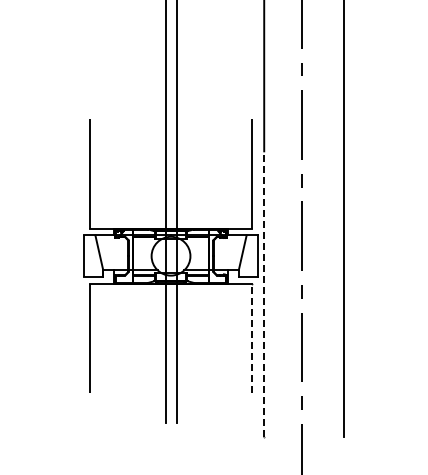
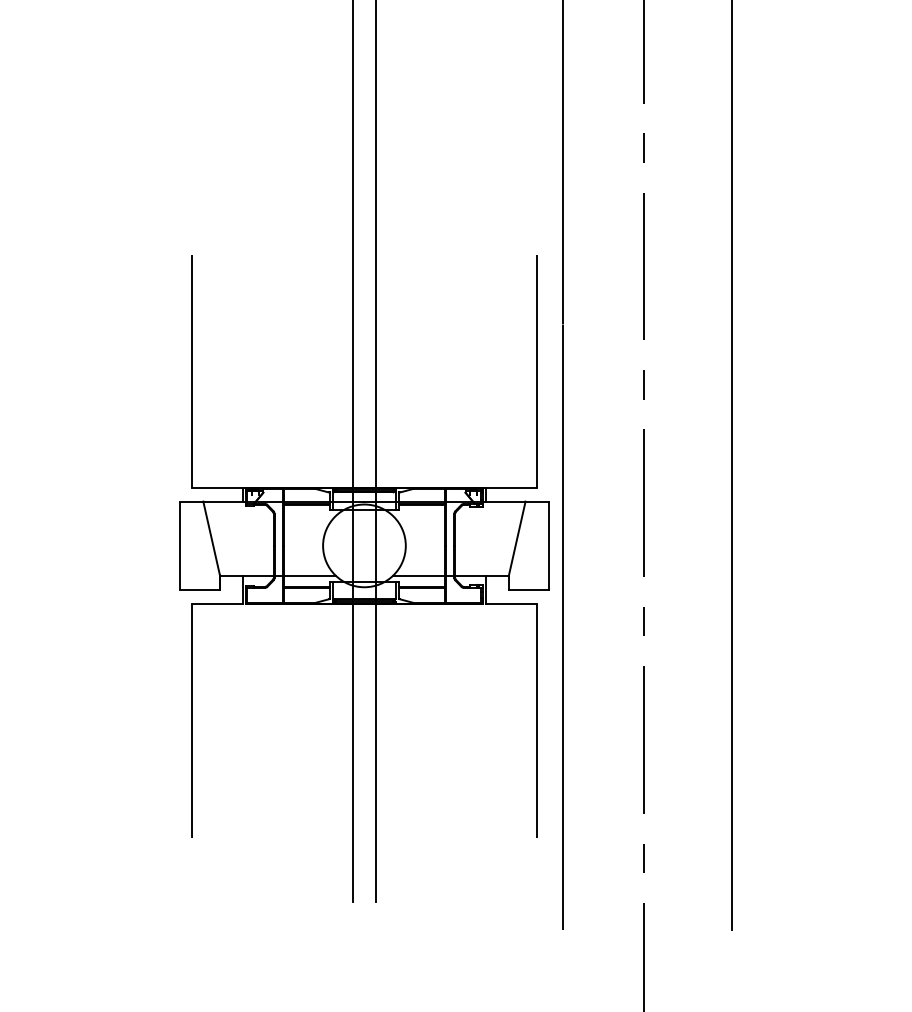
line: (264, 295) -> (563, 629), dashed -> solid
line: (251, 338) -> (535, 721), dashed -> solid

